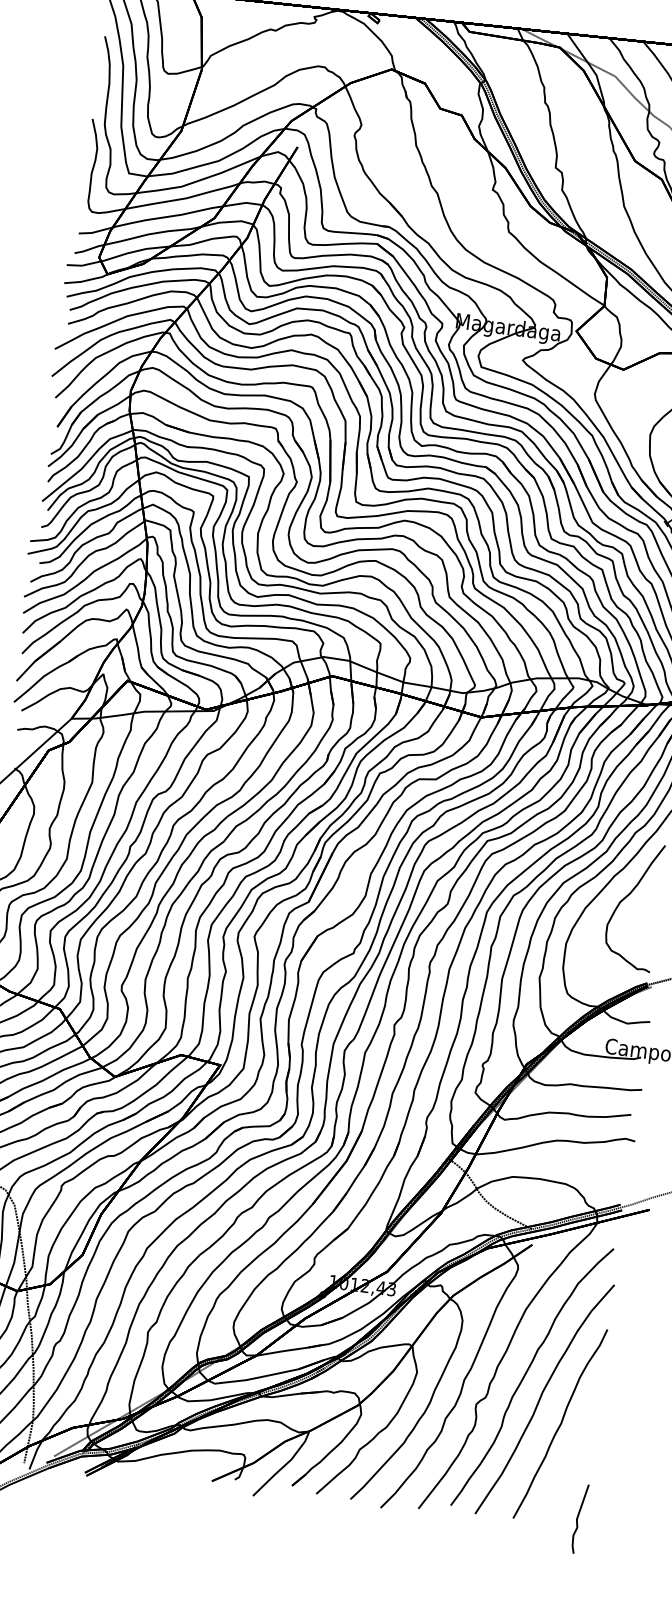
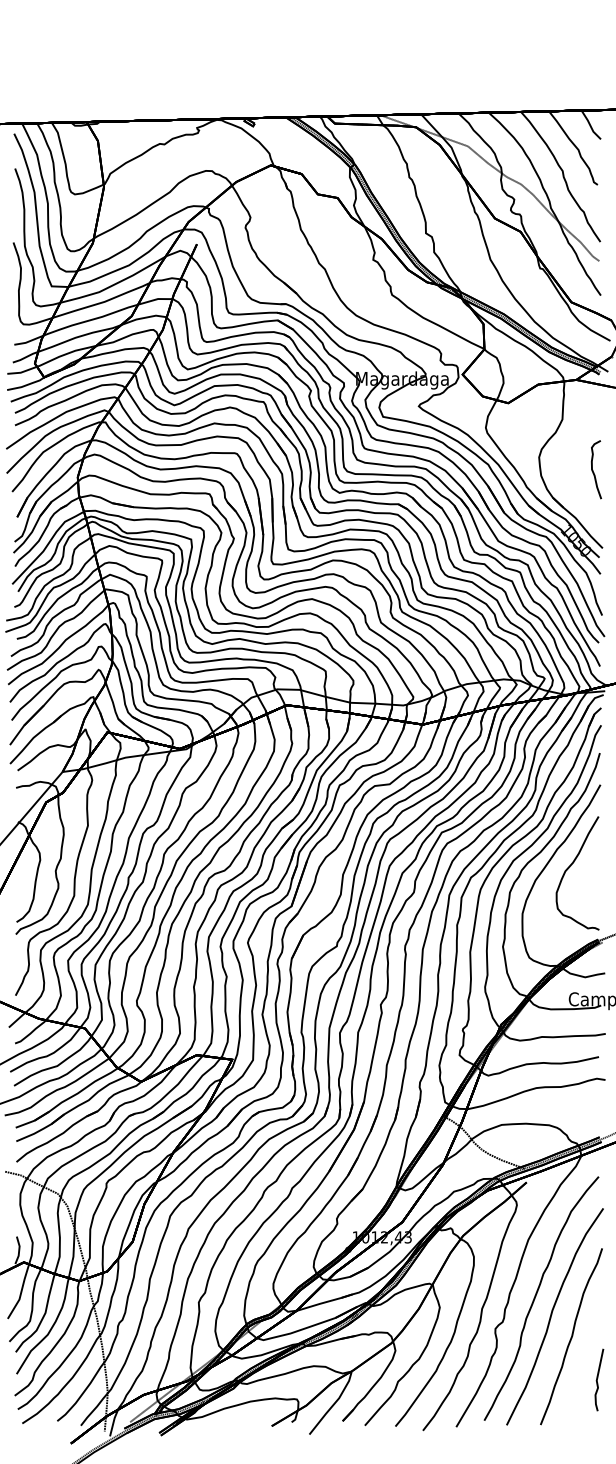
part: (580, 1518) -> (599, 1379), moved

